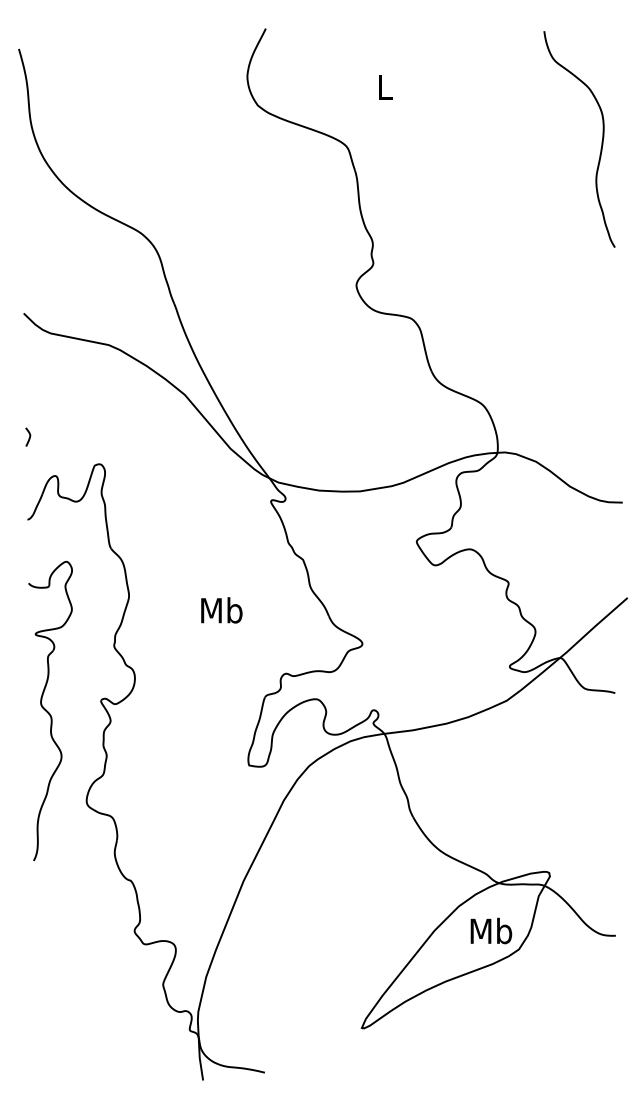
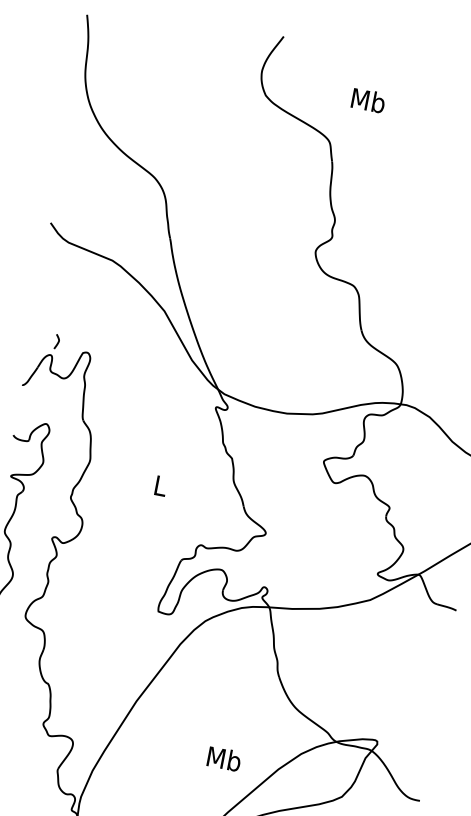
text: (385, 87) -> (368, 100), L -> Mb
curve: (29, 436) -> (58, 341), moved
text: (221, 610) -> (160, 485), Mb -> L
text: (491, 930) -> (224, 758), moved

